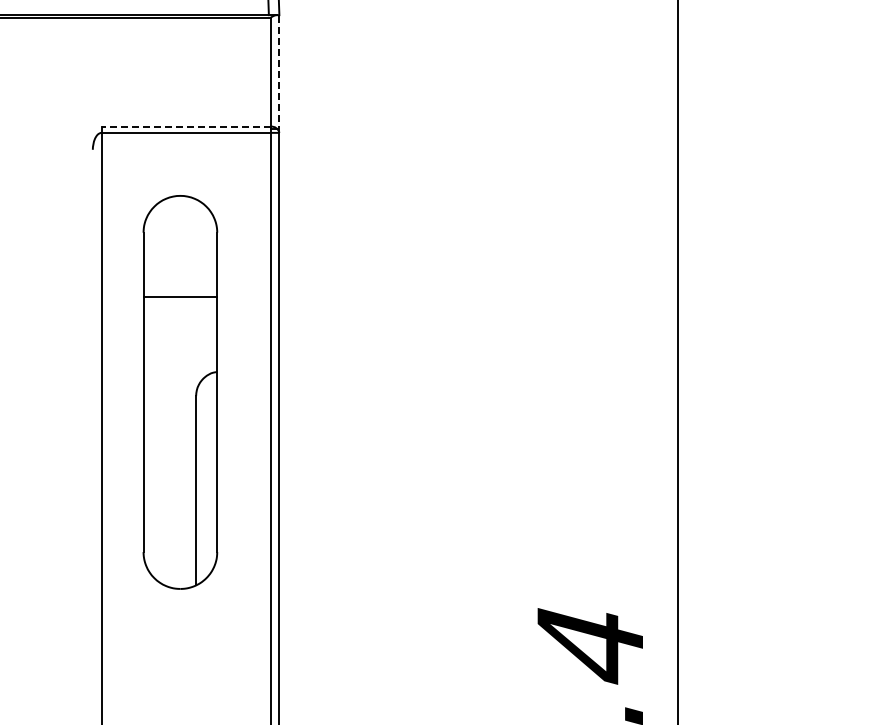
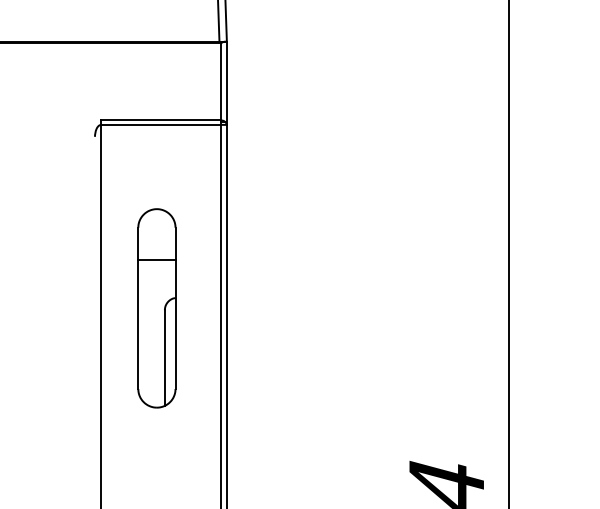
line: (279, 74) -> (226, 83), dashed -> solid
line: (186, 126) -> (161, 120), dashed -> solid
part: (180, 392) -> (156, 308), size x0.71

